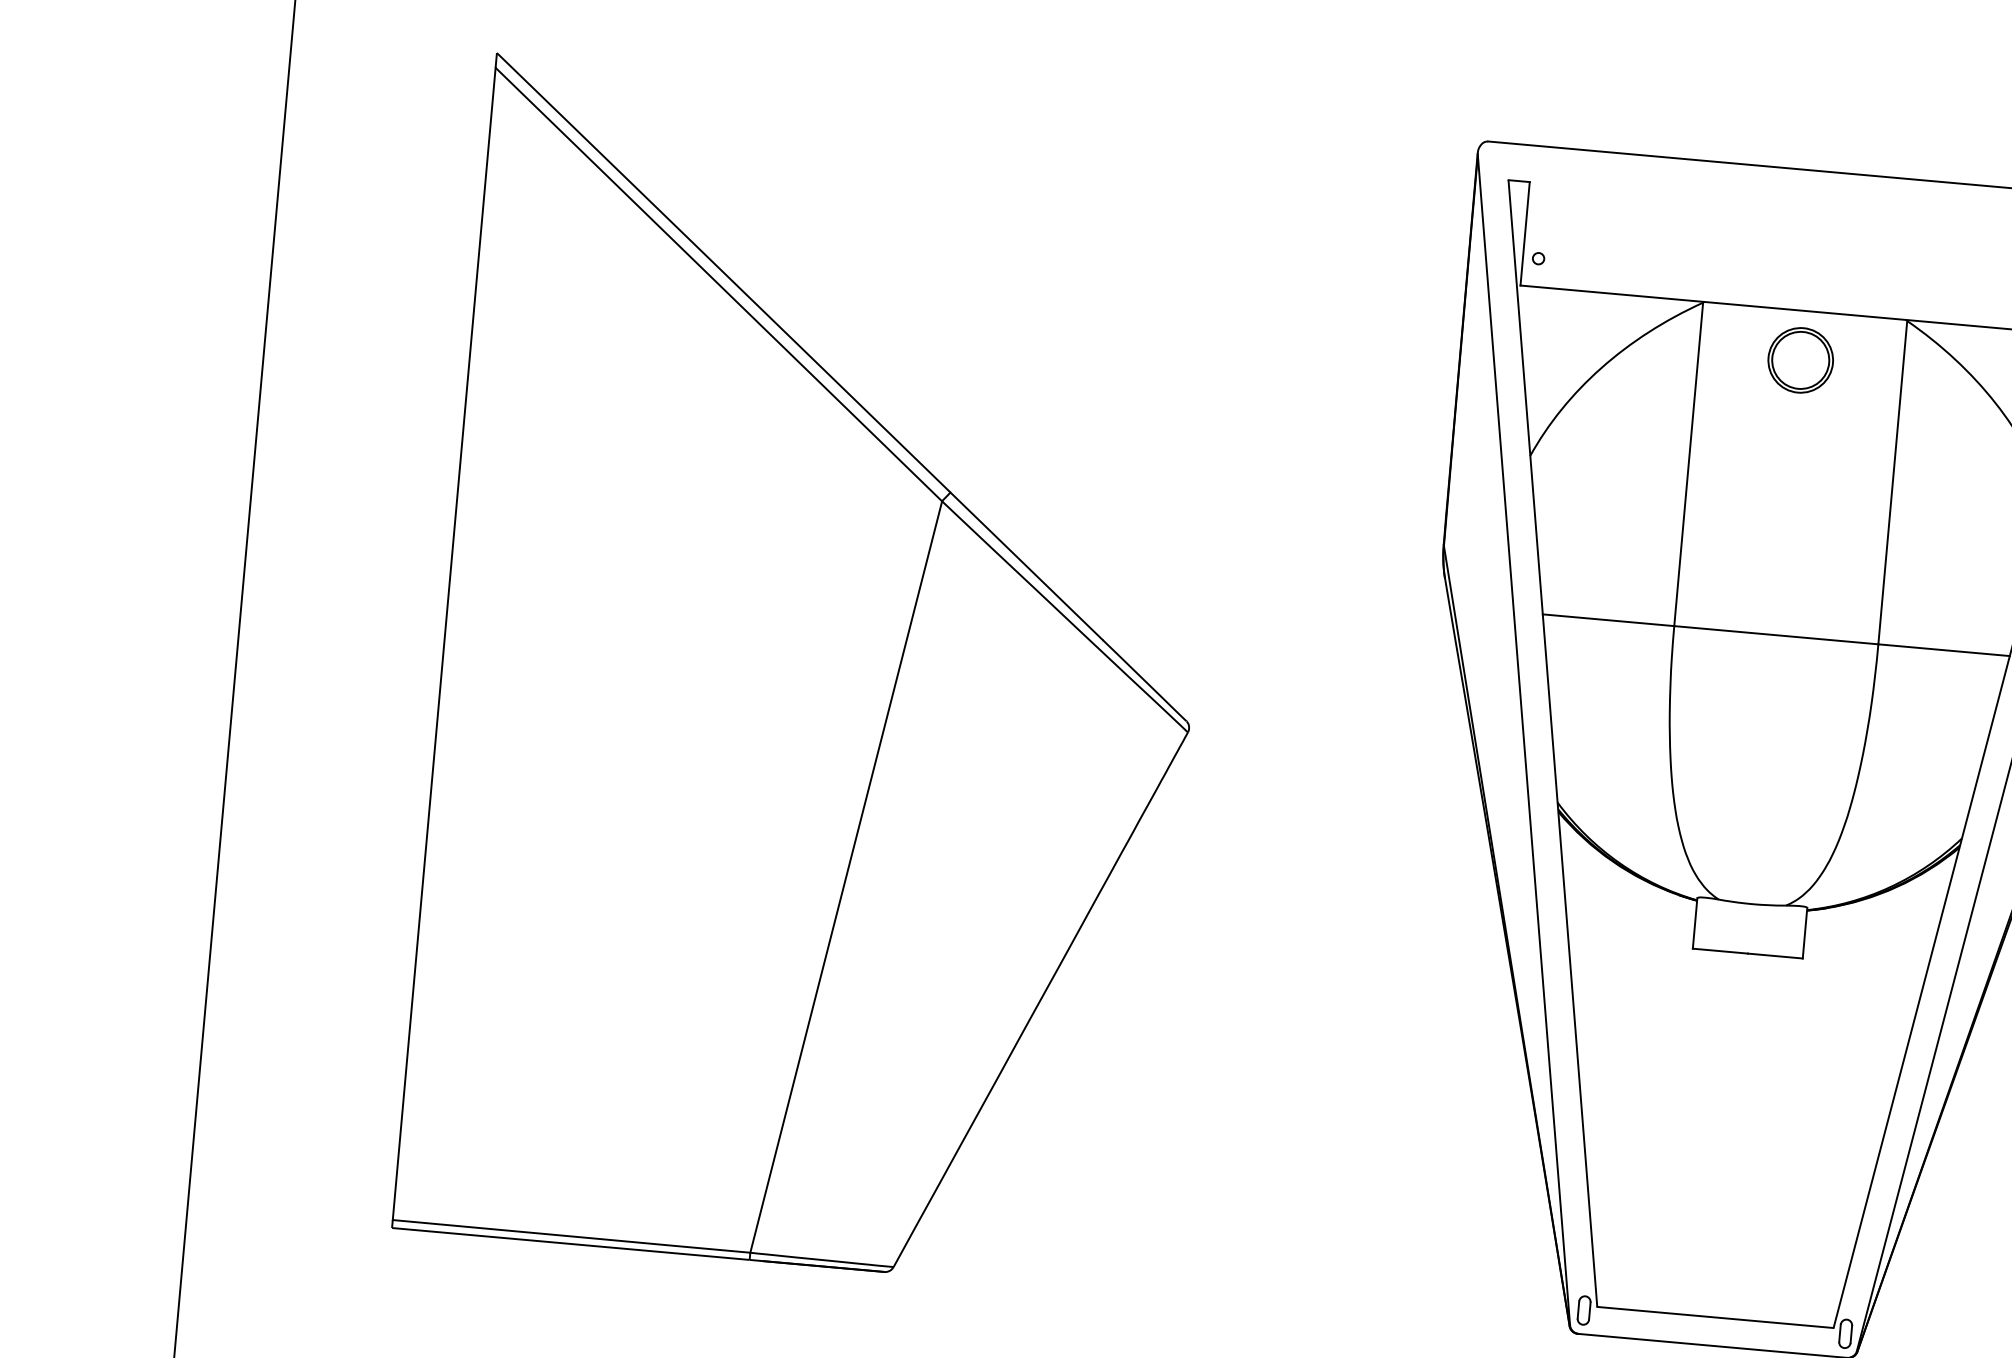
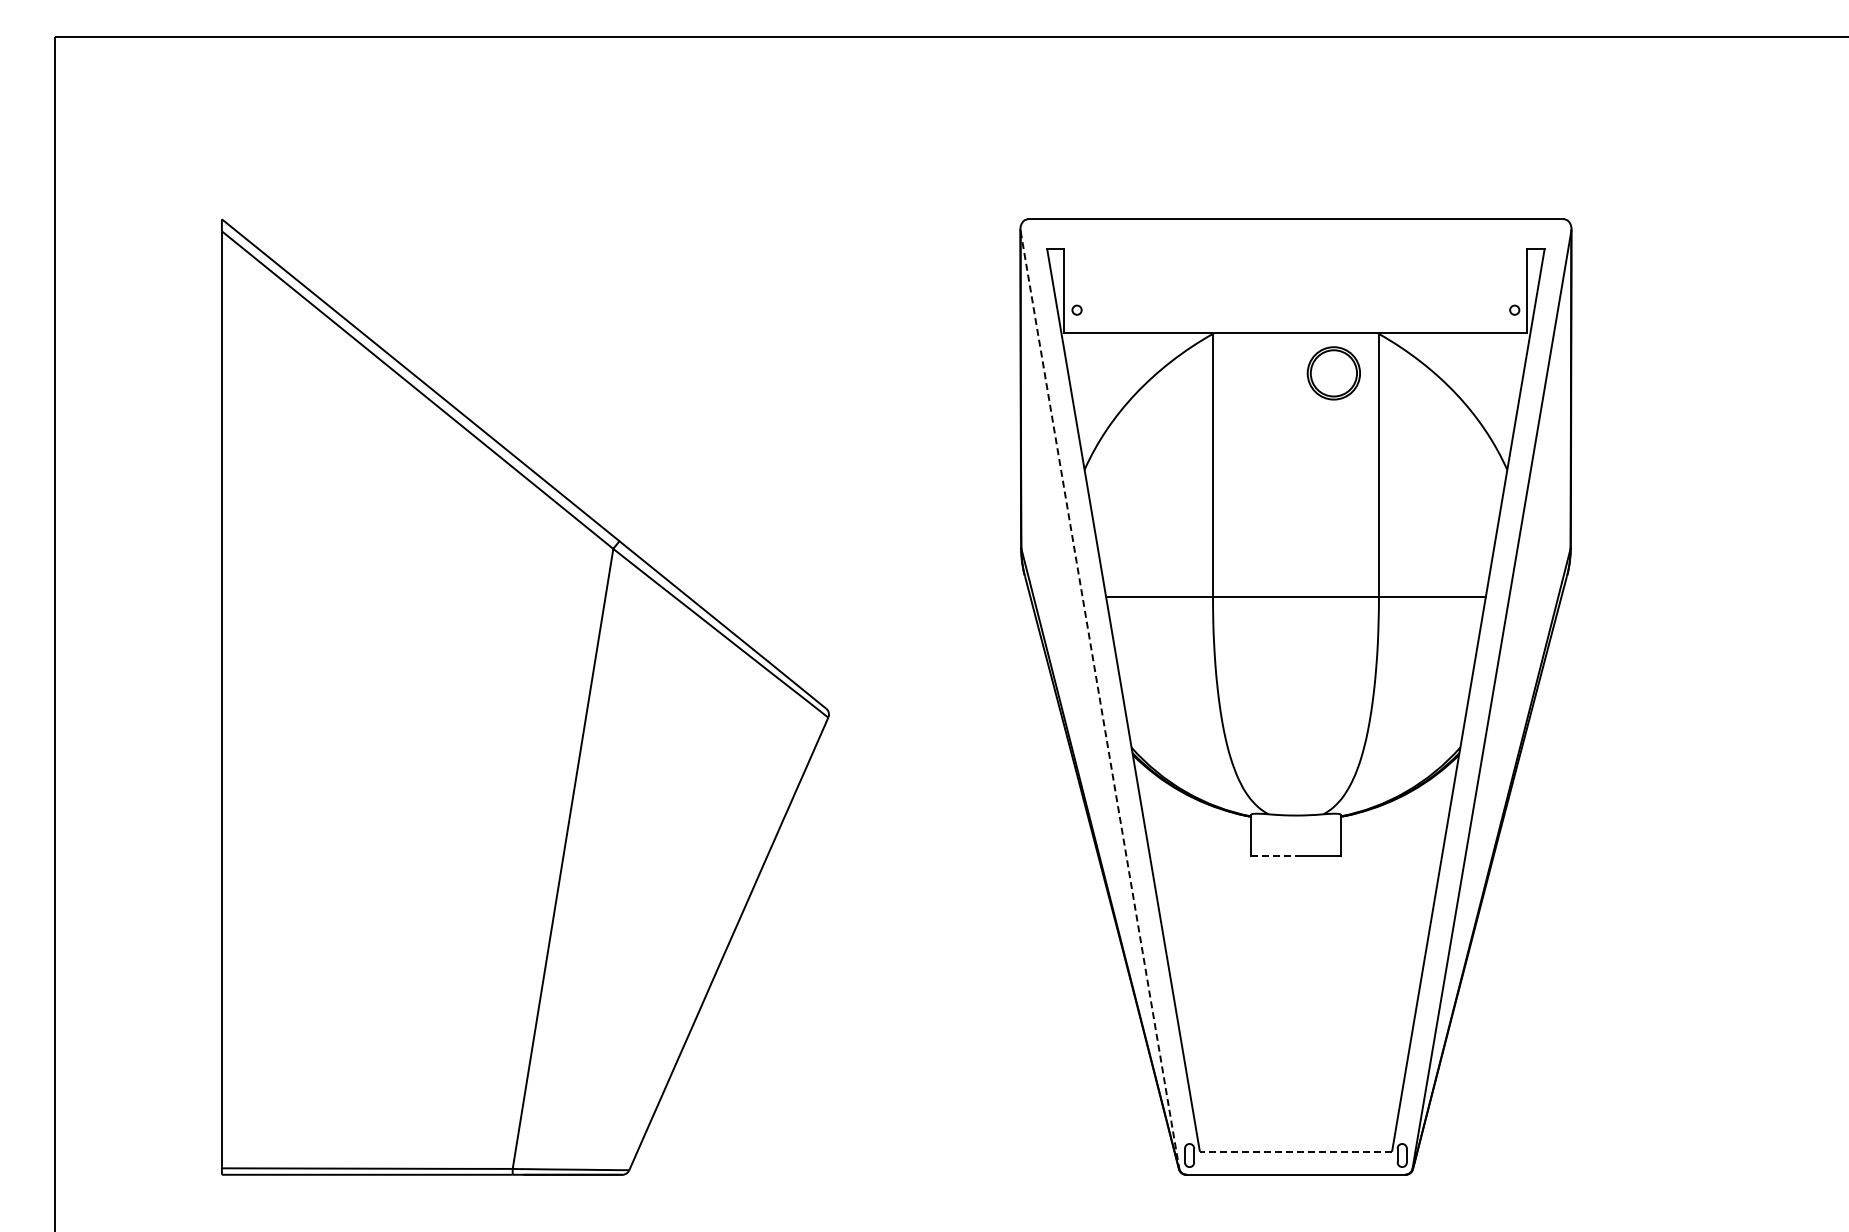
part: (1800, 360) -> (1333, 373), moved
line: (1524, 741) -> (1100, 700), solid -> dashed
line: (1721, 950) -> (1274, 855), solid -> dashed
line: (1714, 1317) -> (1295, 1151), solid -> dashed

